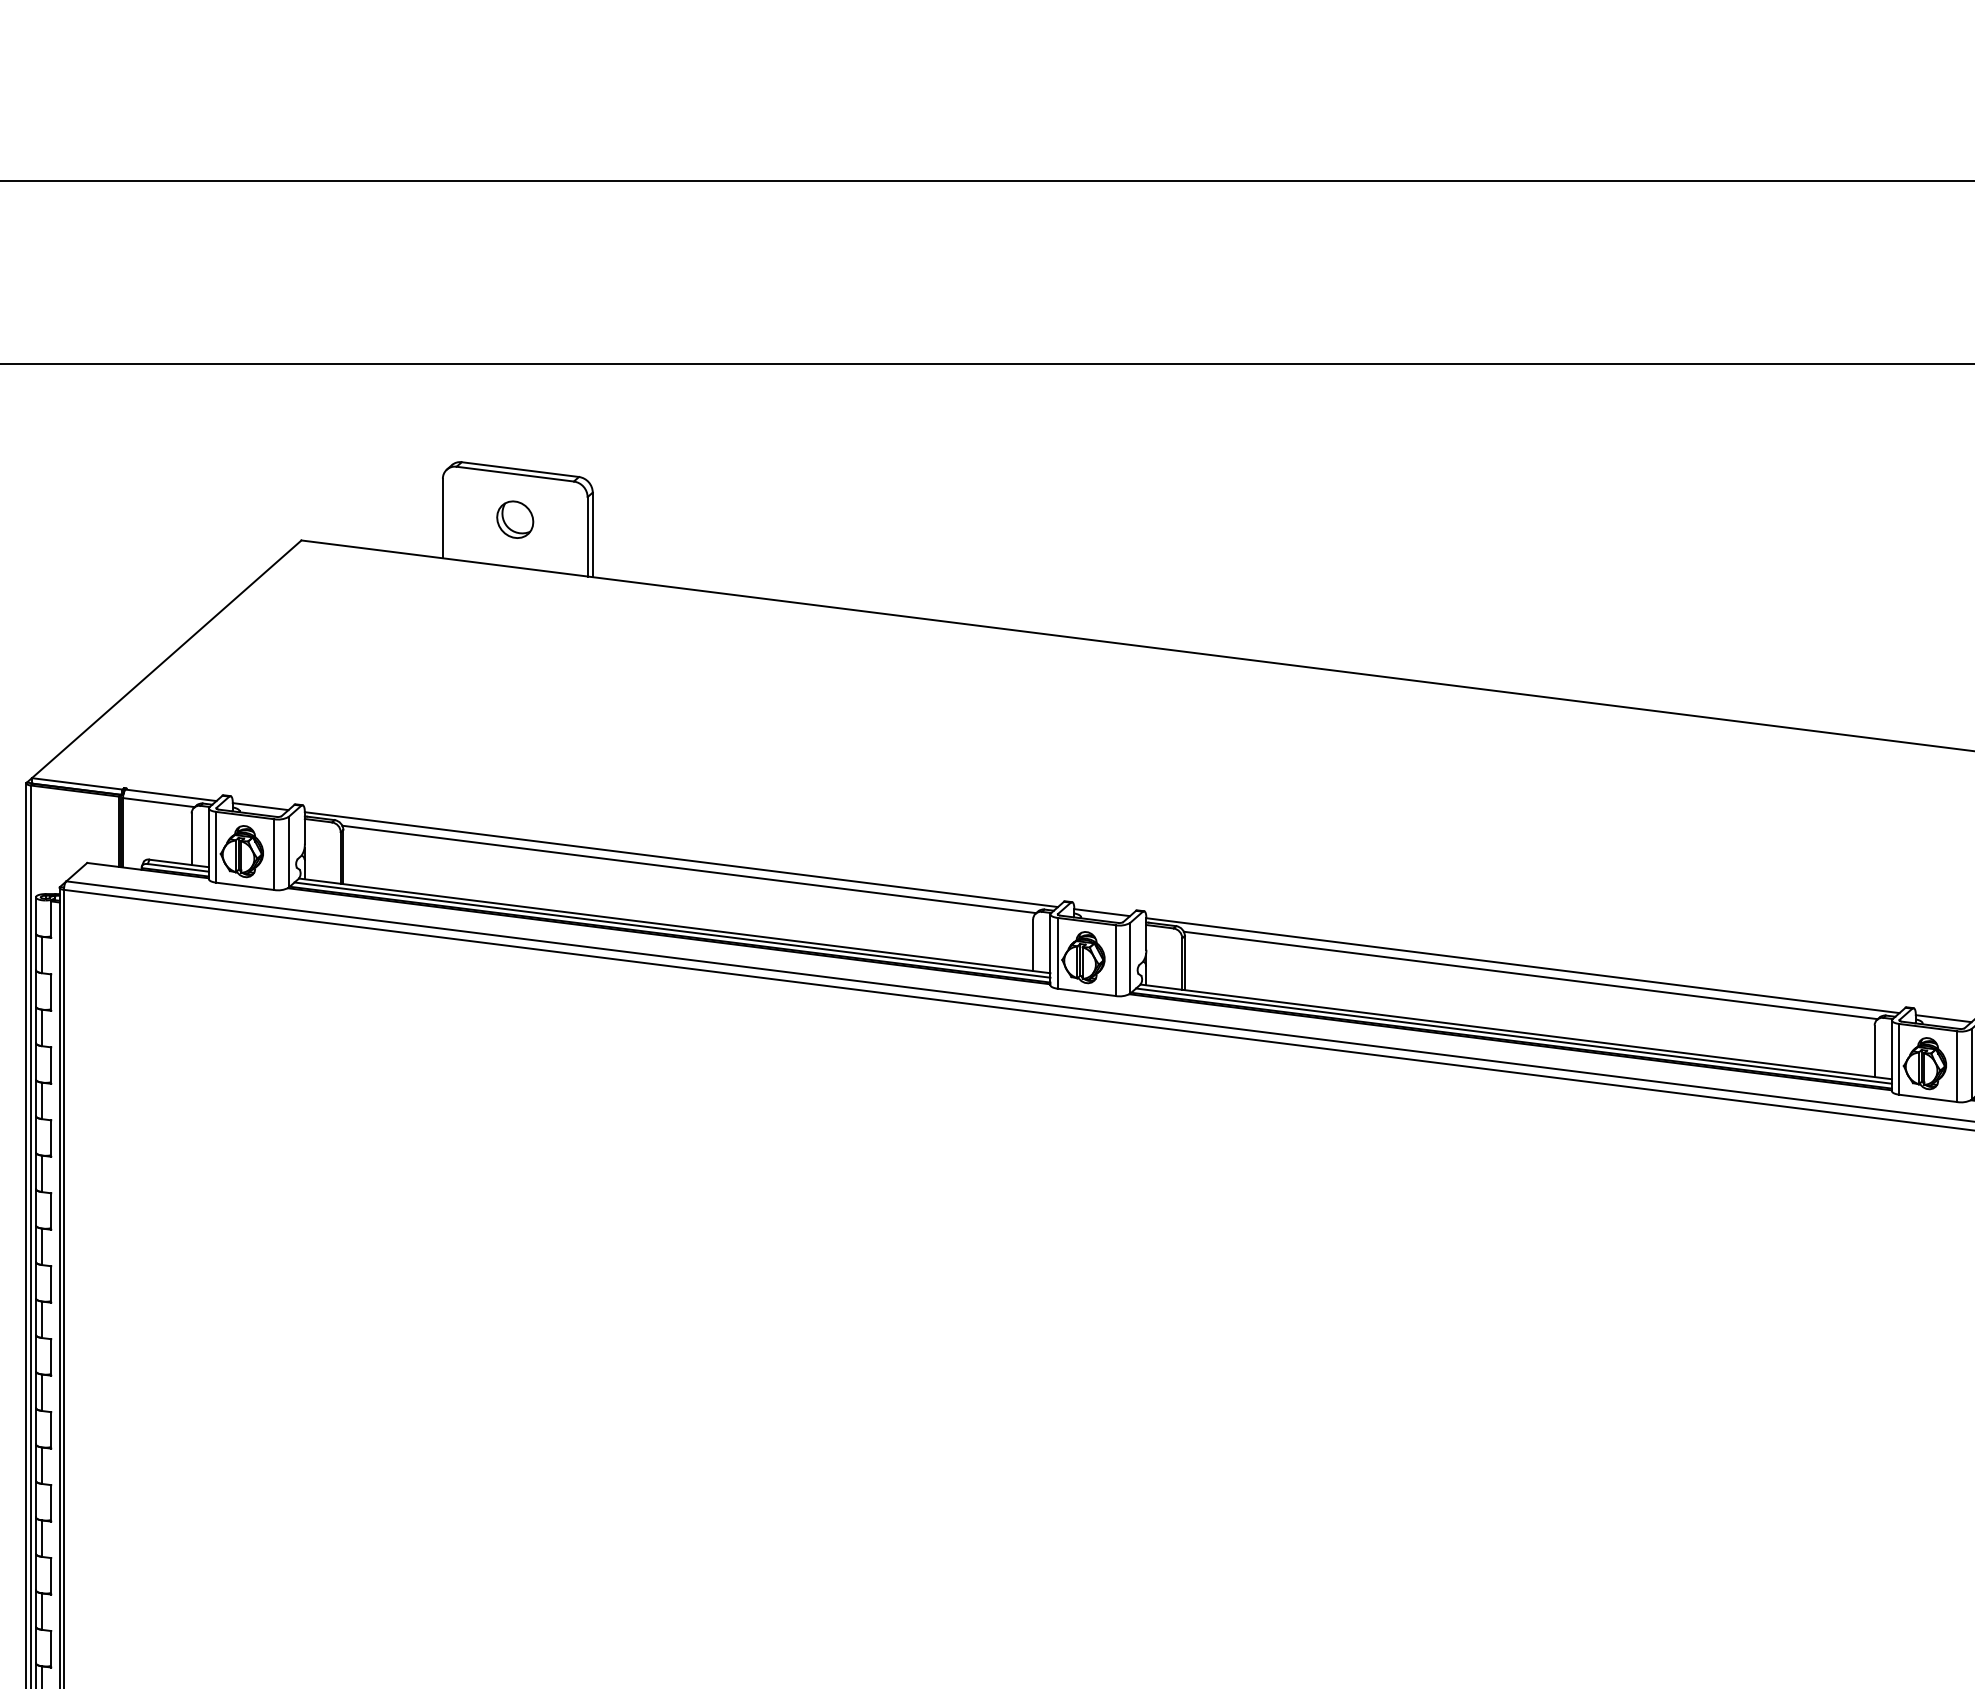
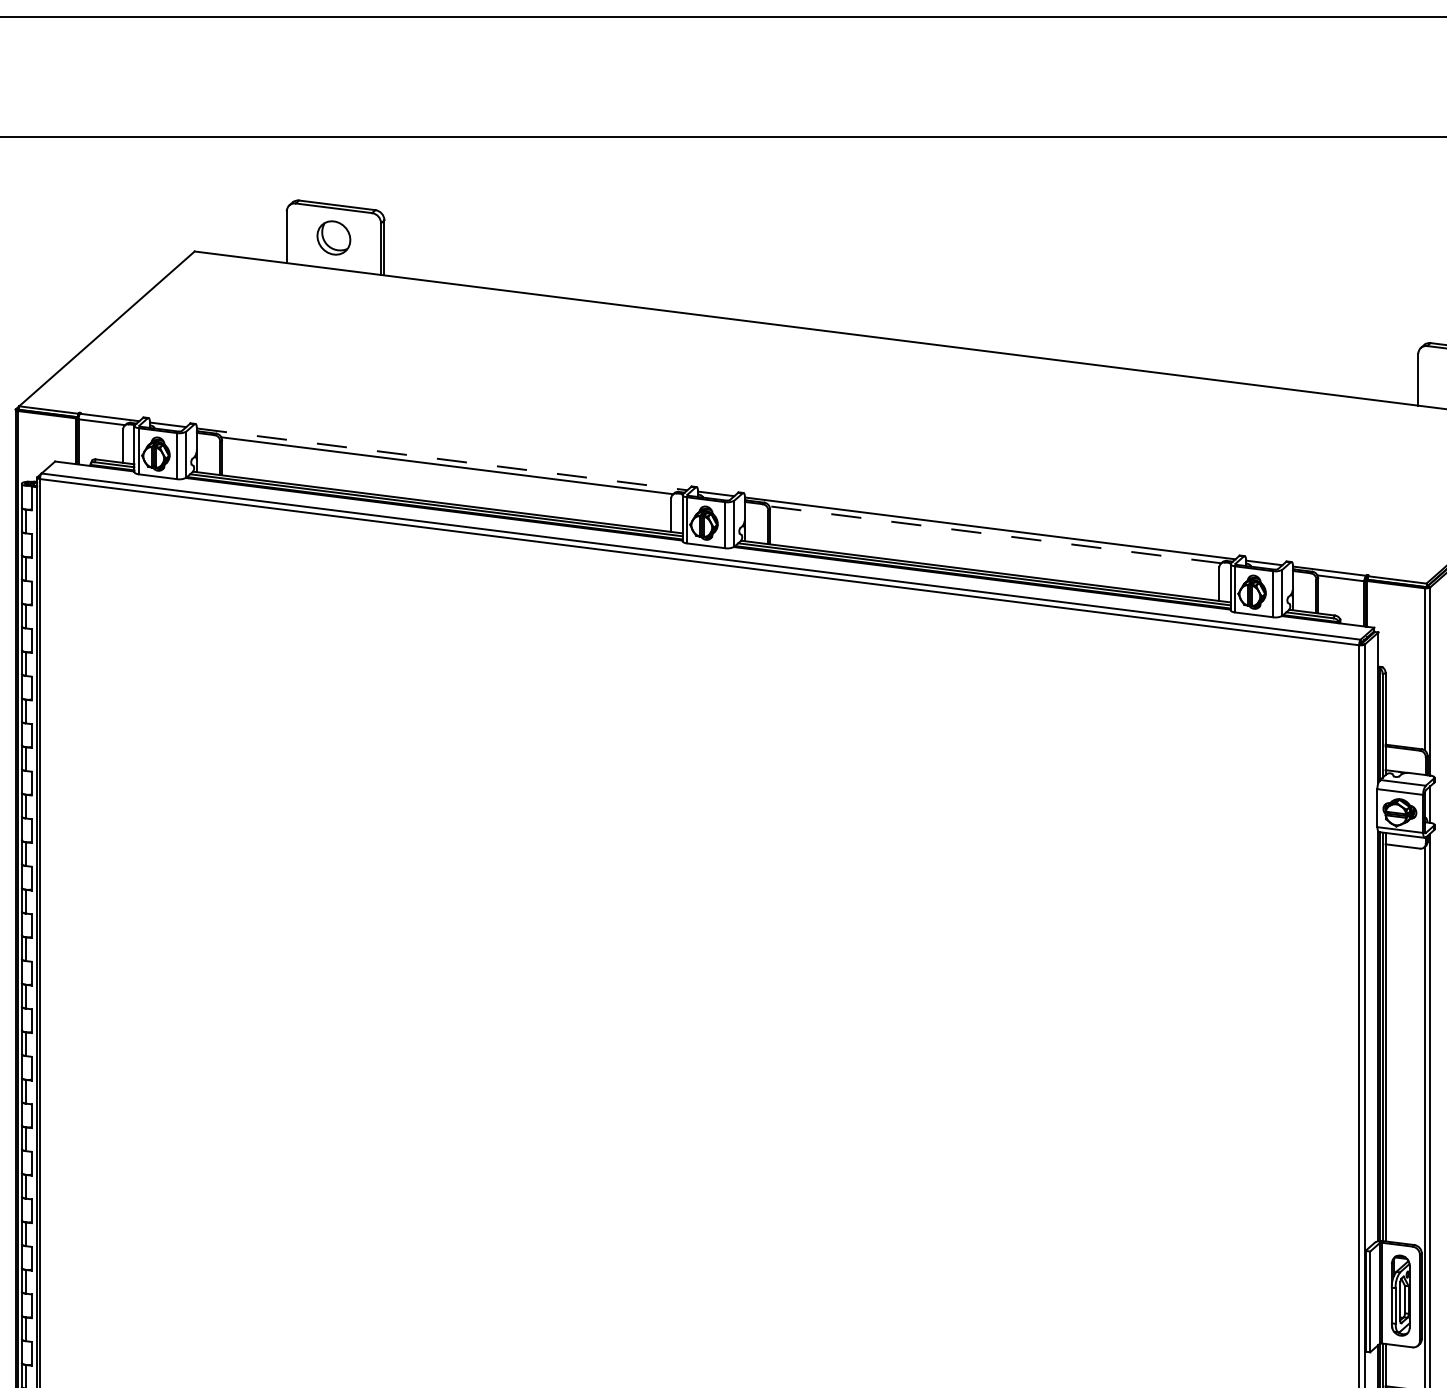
part: (514, 518) -> (333, 237), size x1.4
line: (681, 859) -> (442, 459), solid -> dashed
line: (1531, 974) -> (995, 534), solid -> dashed

